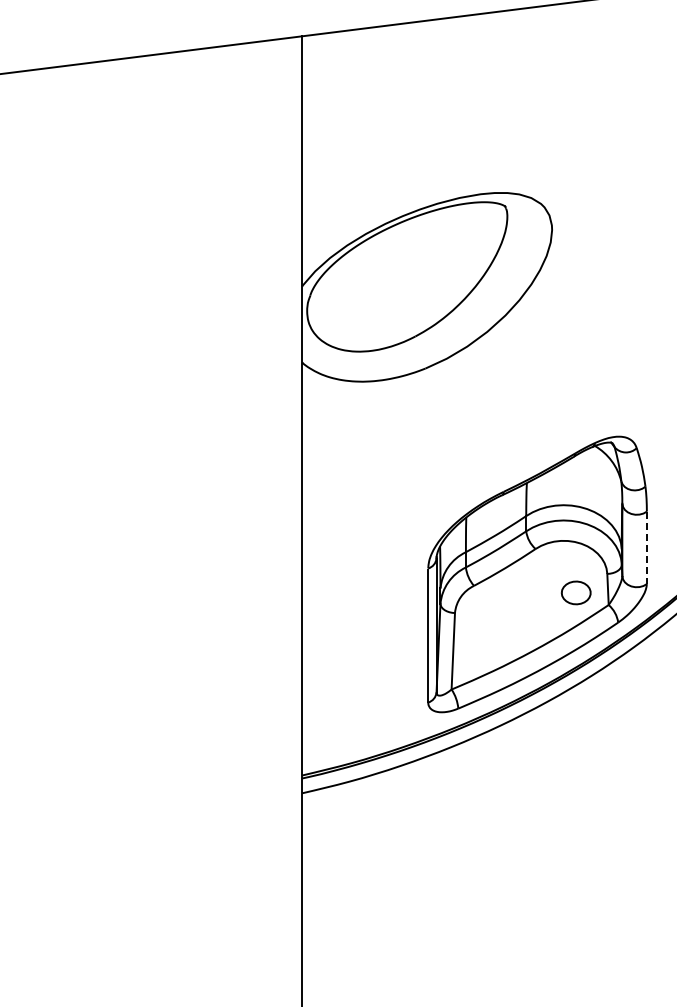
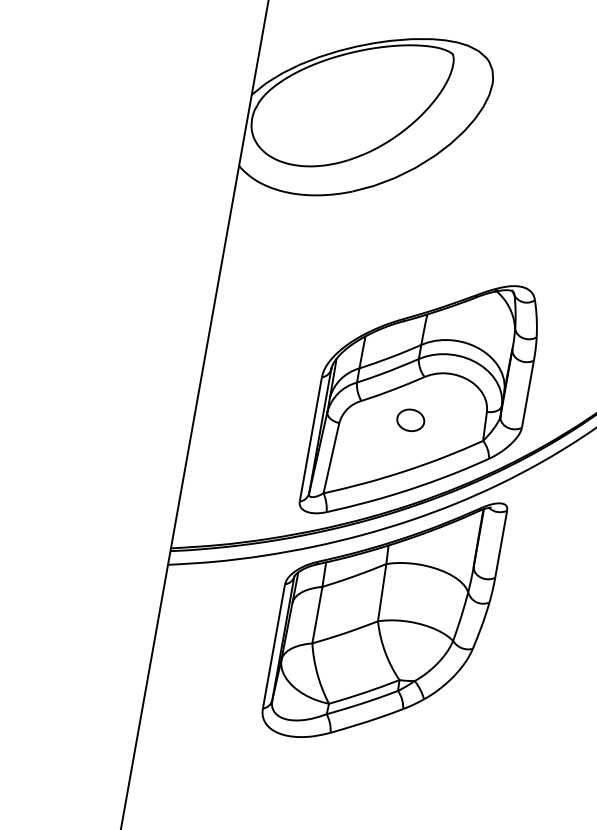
line: (646, 547) -> (527, 393), dashed -> solid
part: (575, 592) -> (410, 419), moved
part: (537, 808) -> (383, 617), added

